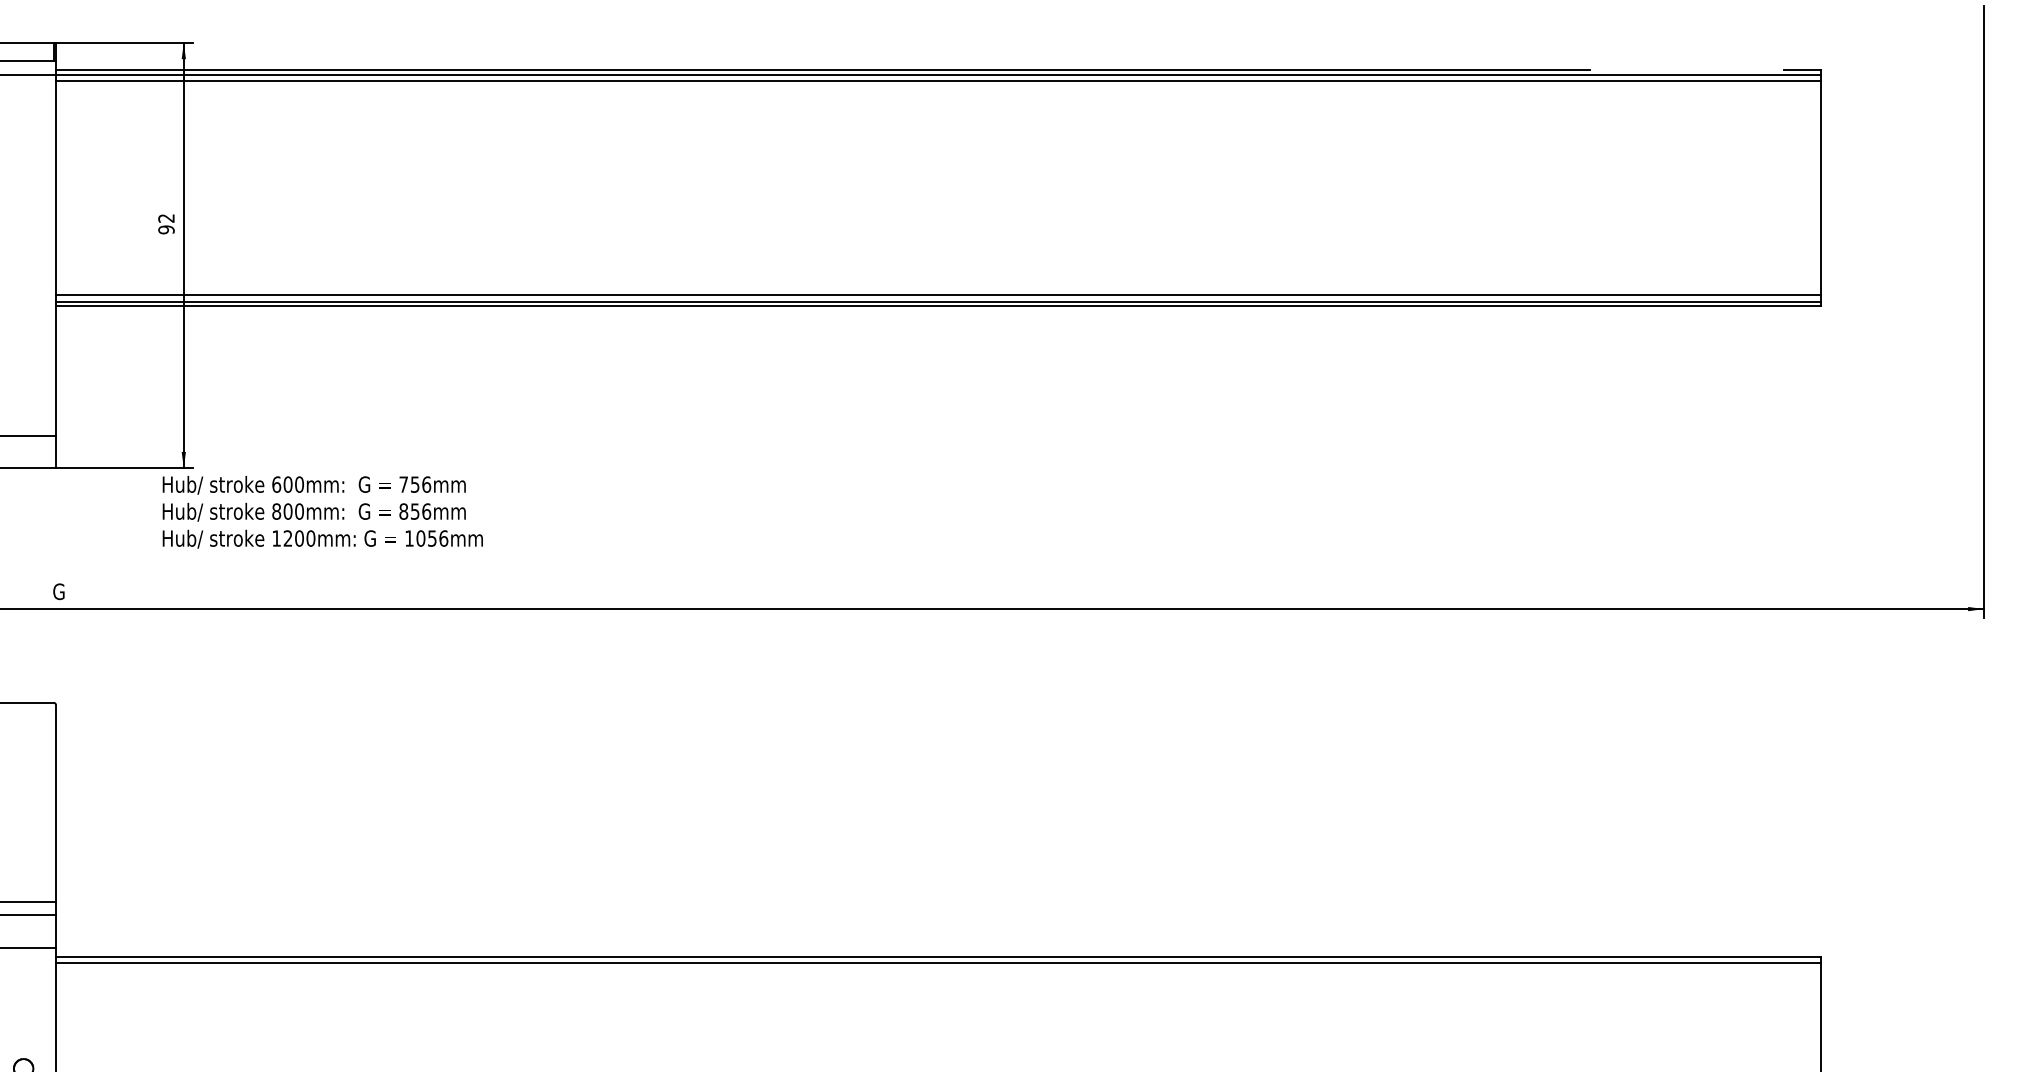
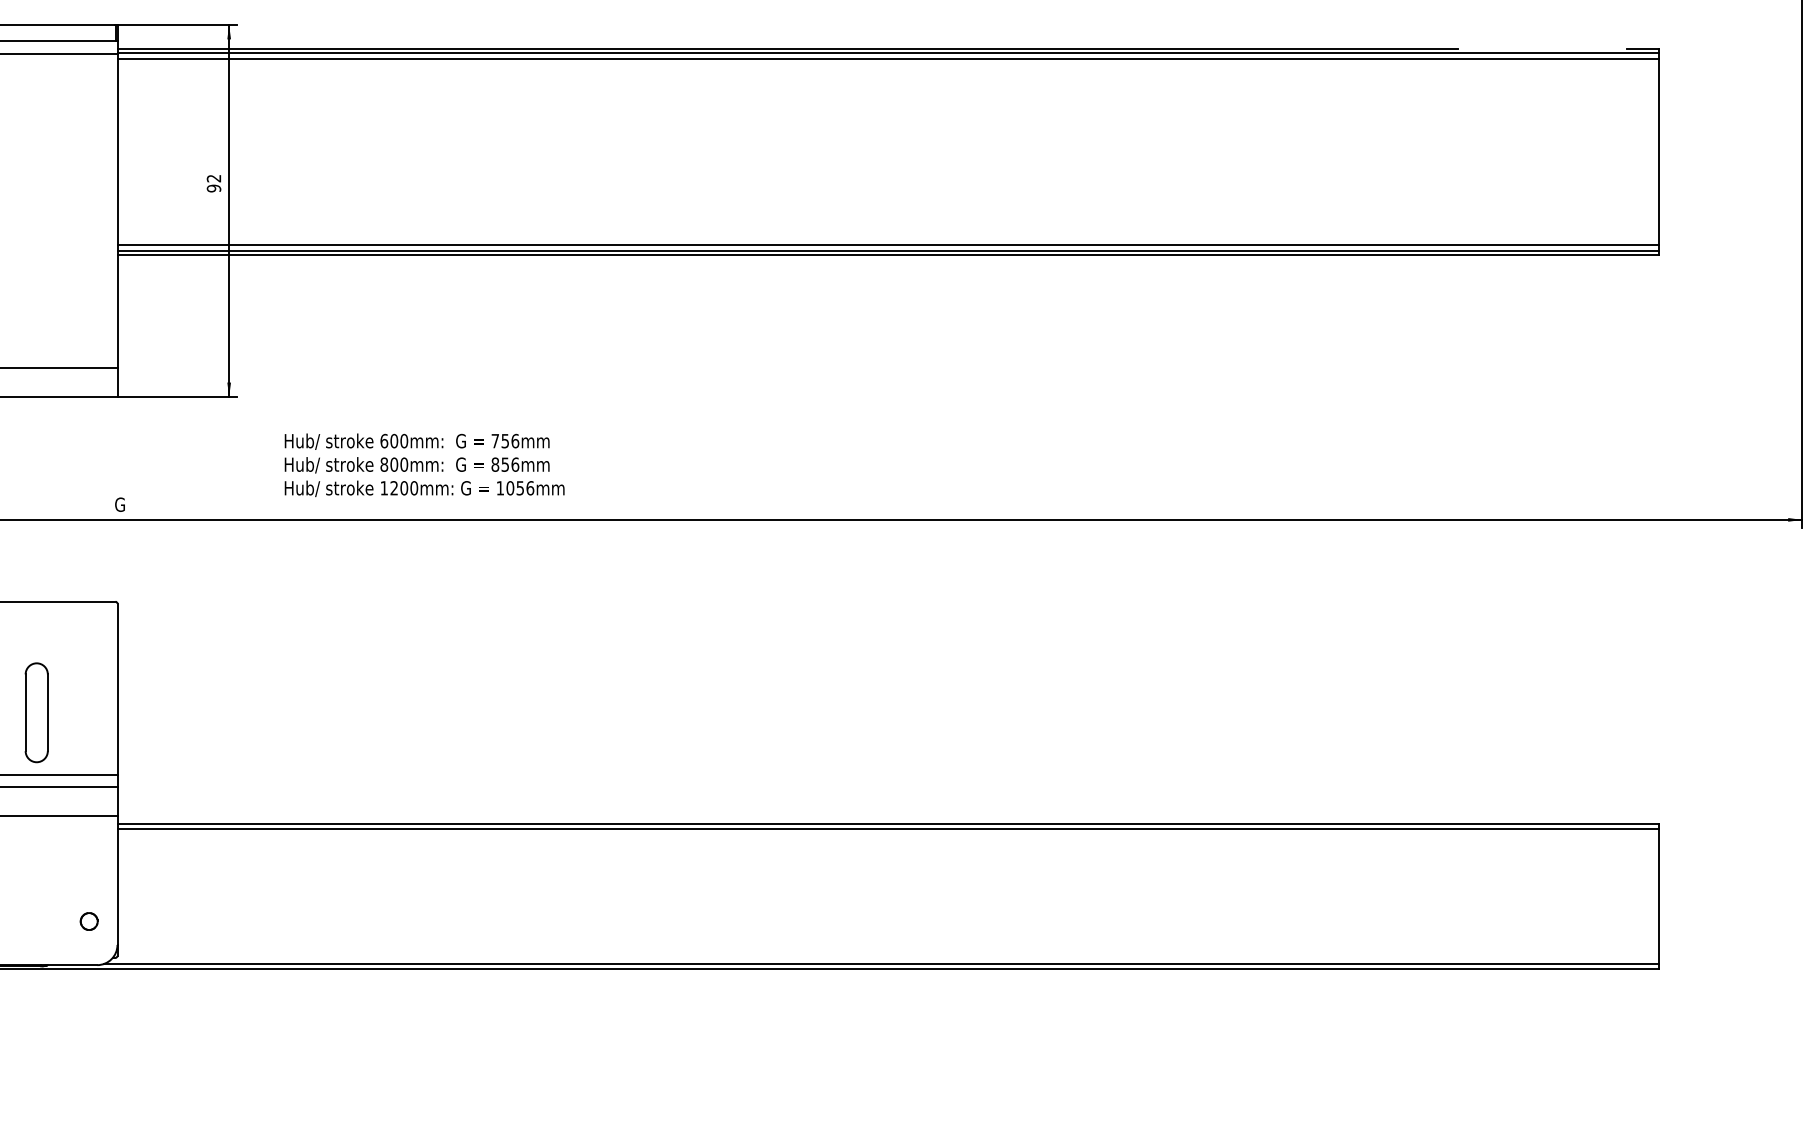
text: (322, 512) -> (424, 465), moved

